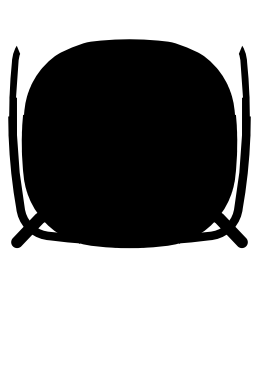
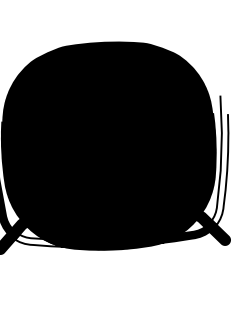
fill: (239, 135) -> (218, 133), removed
fill: (56, 235) -> (39, 240), removed

